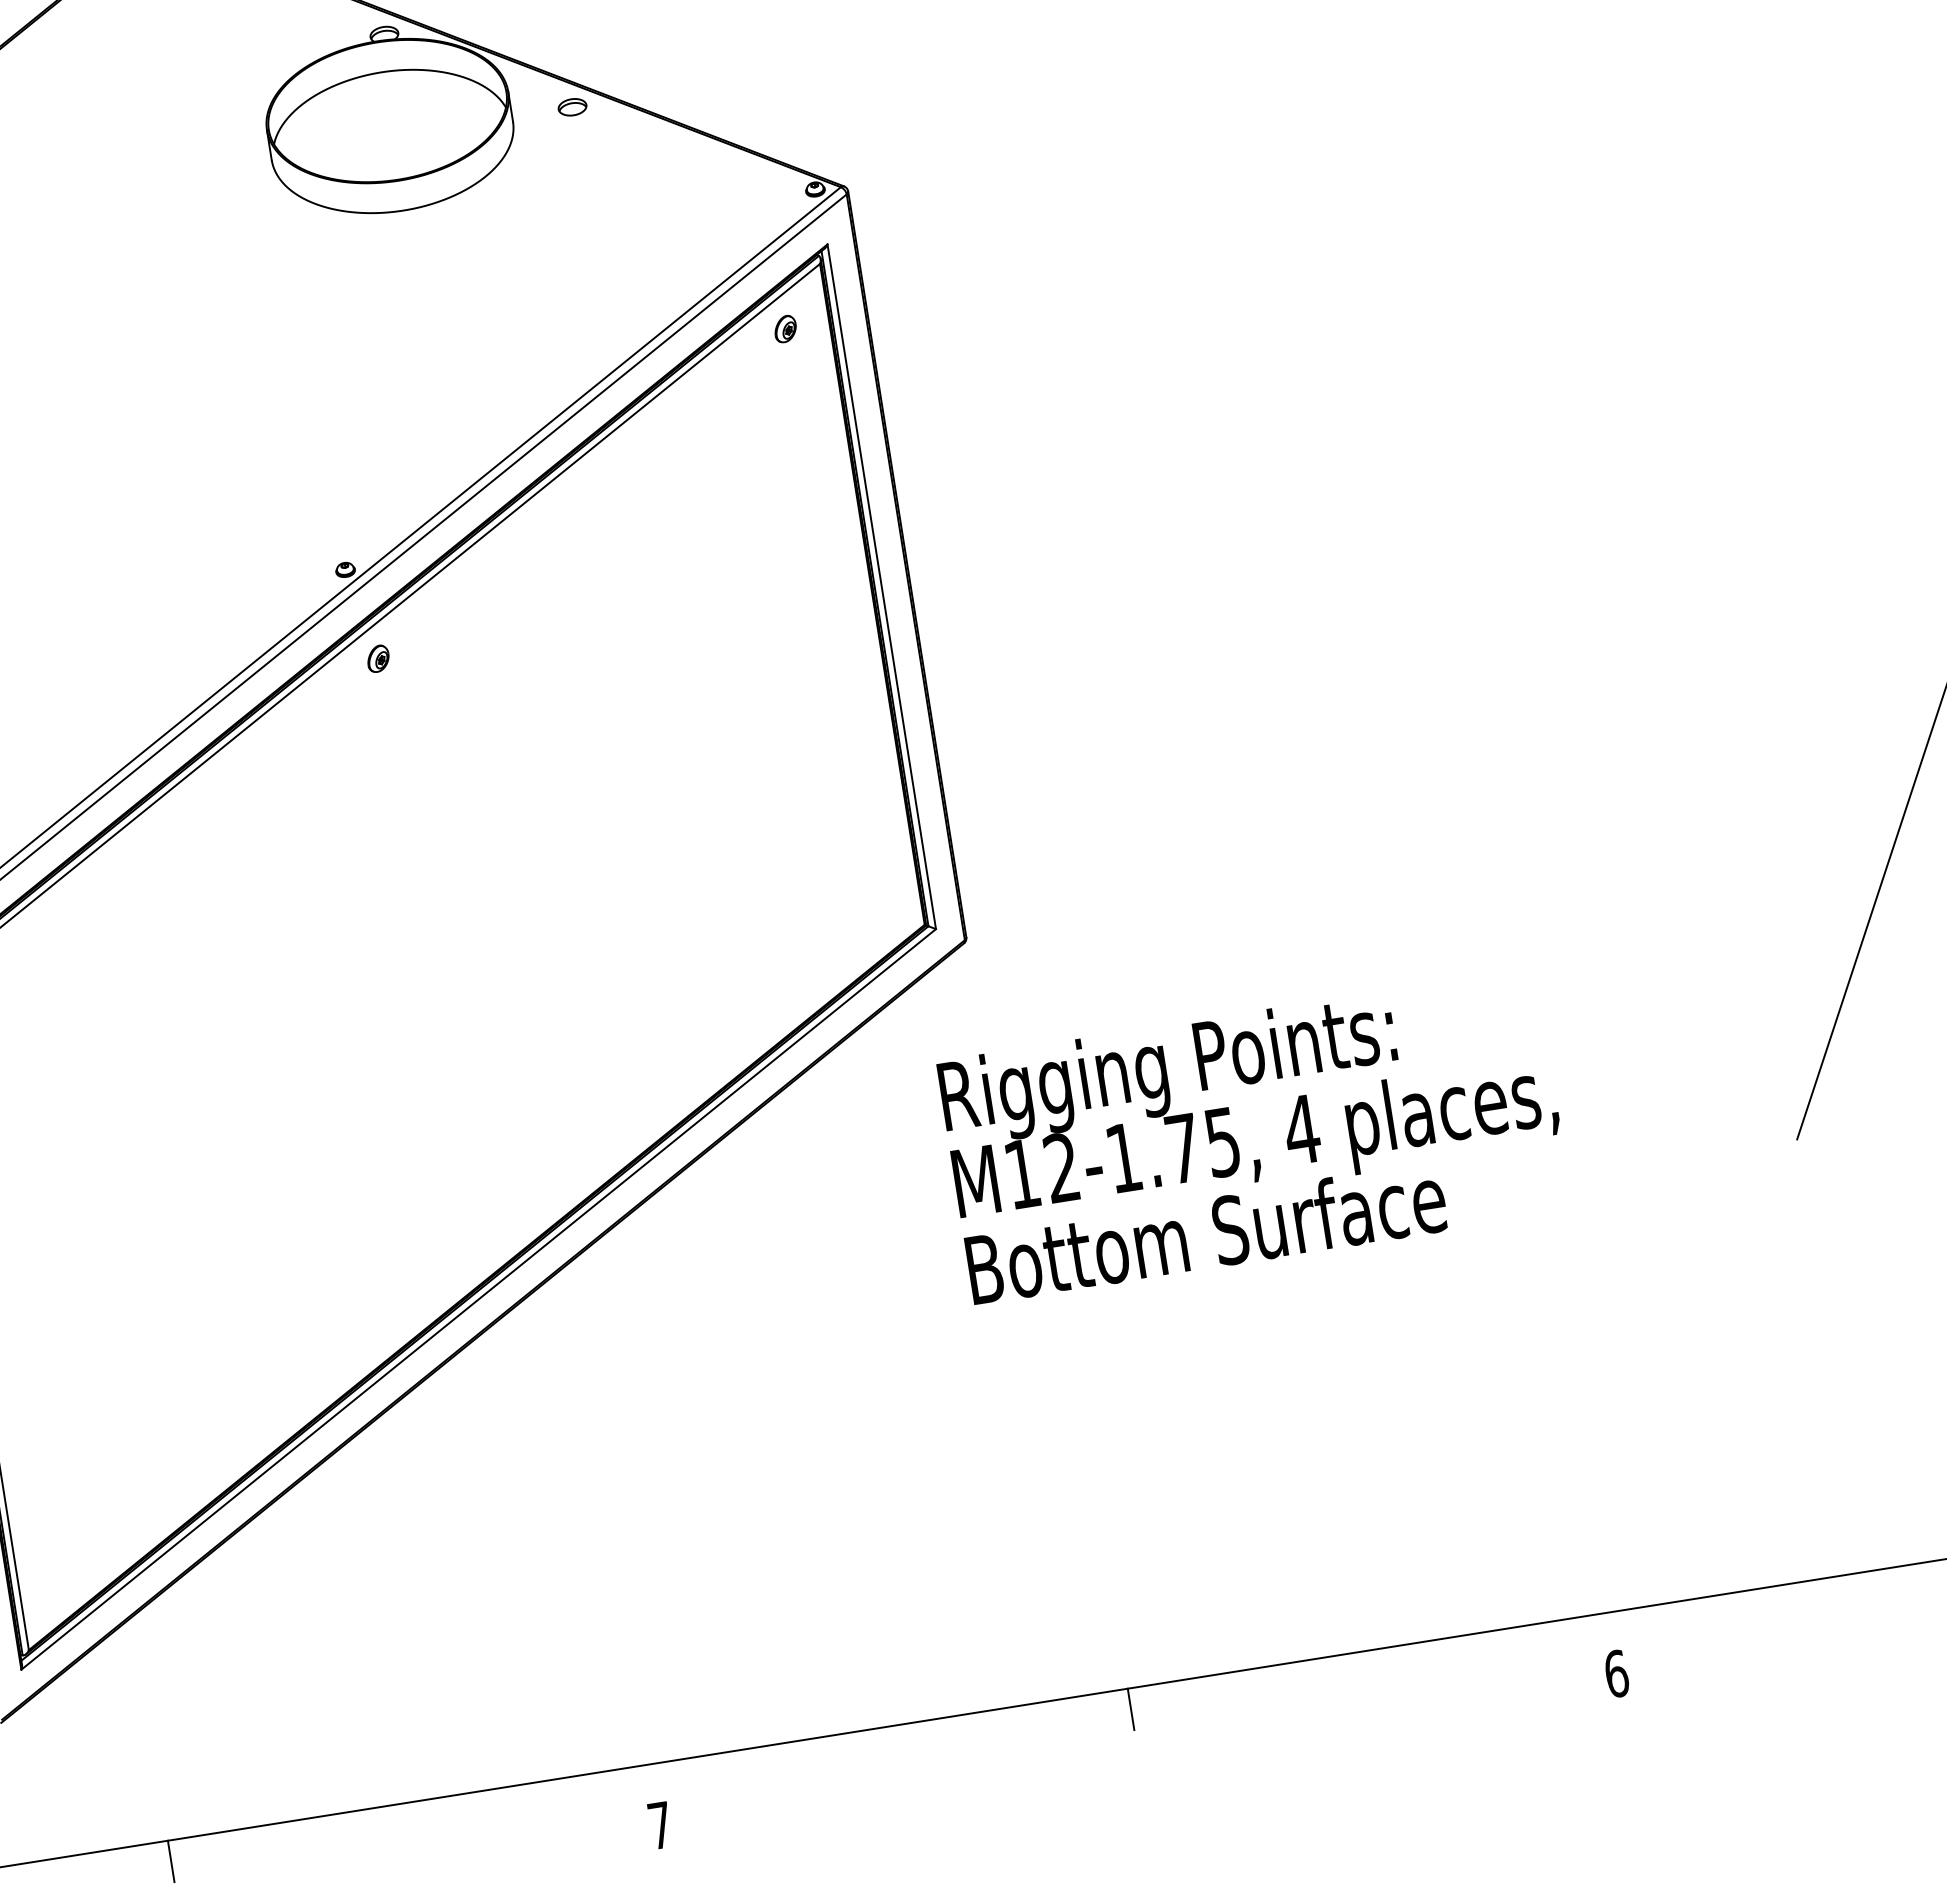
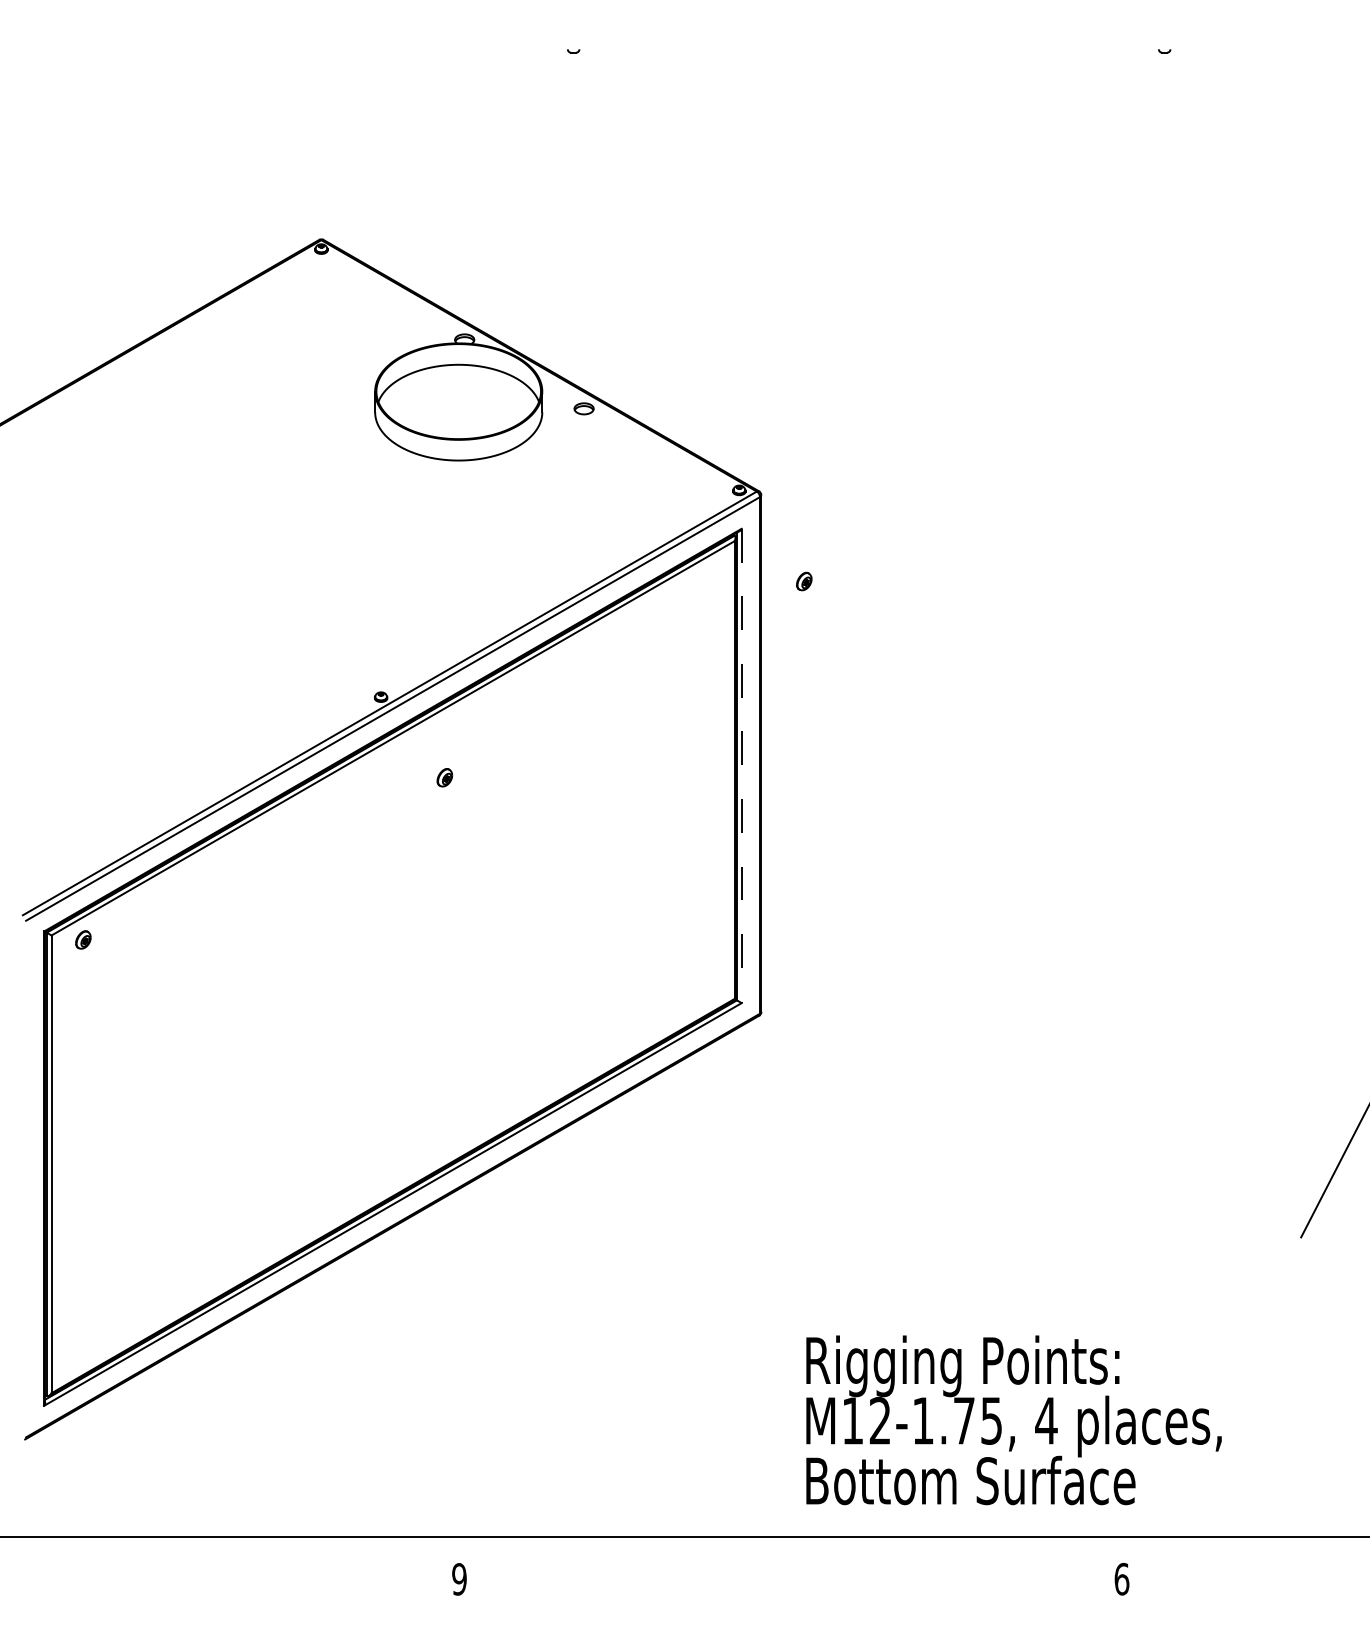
part: (785, 328) -> (804, 581), moved
line: (881, 587) -> (741, 766), solid -> dashed
part: (377, 658) -> (444, 777), moved
text: (1254, 1136) -> (1013, 1420), moved
line: (1131, 1708) -> (790, 1550), removed
text: (660, 1825) -> (459, 1579), 7 -> 9
line: (171, 1860) -> (125, 1550), removed

